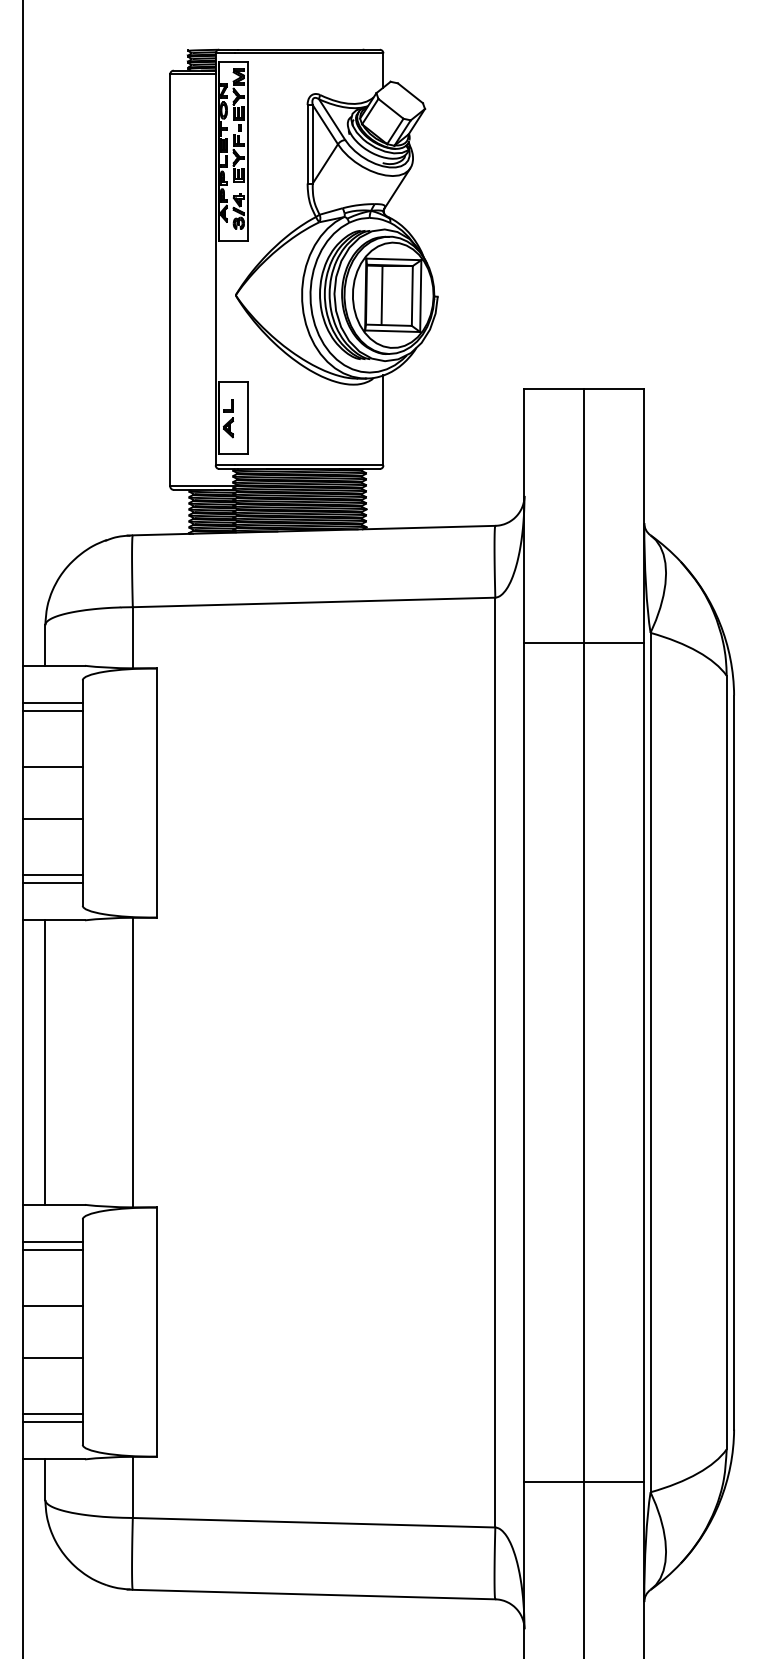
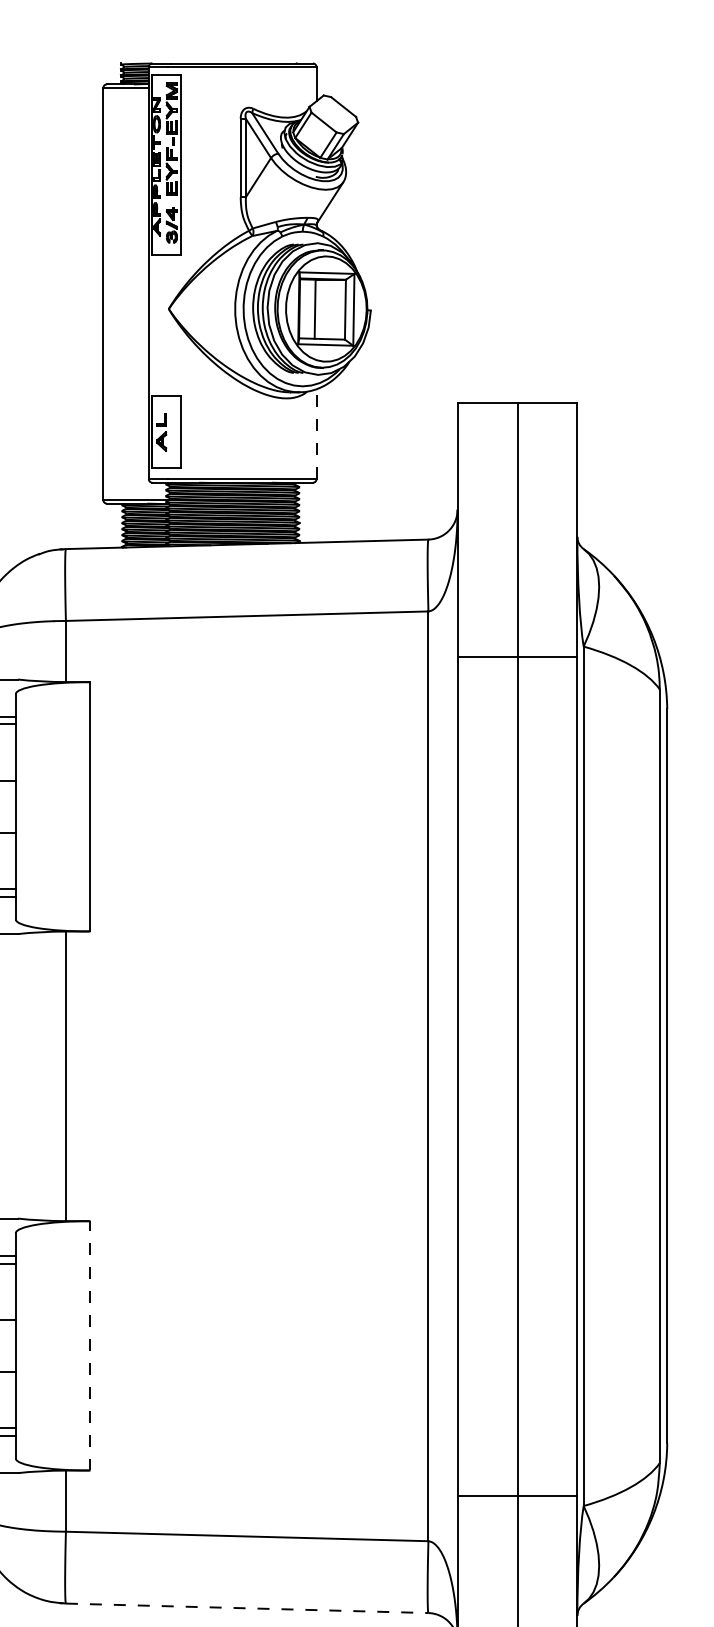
line: (383, 419) -> (316, 433), solid -> dashed
line: (156, 1332) -> (89, 1346), solid -> dashed
line: (314, 1594) -> (247, 1608), solid -> dashed

